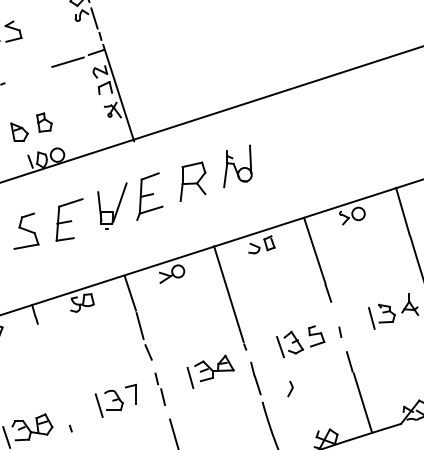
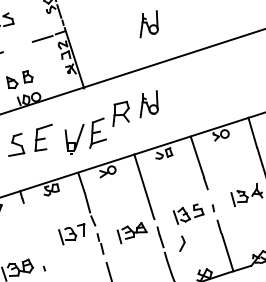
part: (236, 39) -> (148, 24), added
part: (129, 200) -> (85, 135), moved
part: (289, 388) -> (181, 243), size x1.6
part: (115, 401) -> (71, 234), moved

